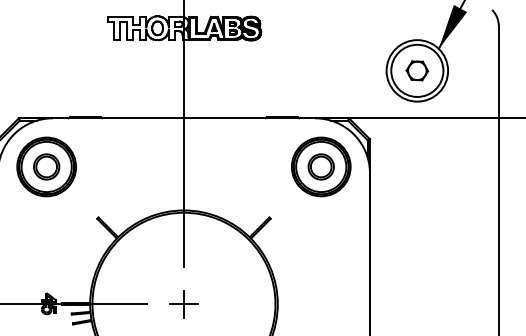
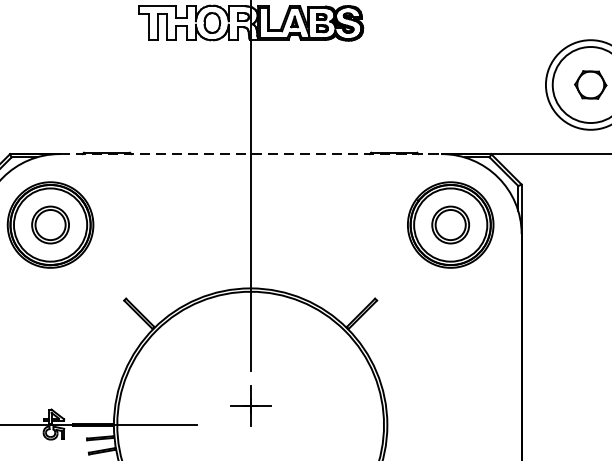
line: (184, 118) -> (251, 154), solid -> dashed
part: (183, 304) -> (249, 406), moved

